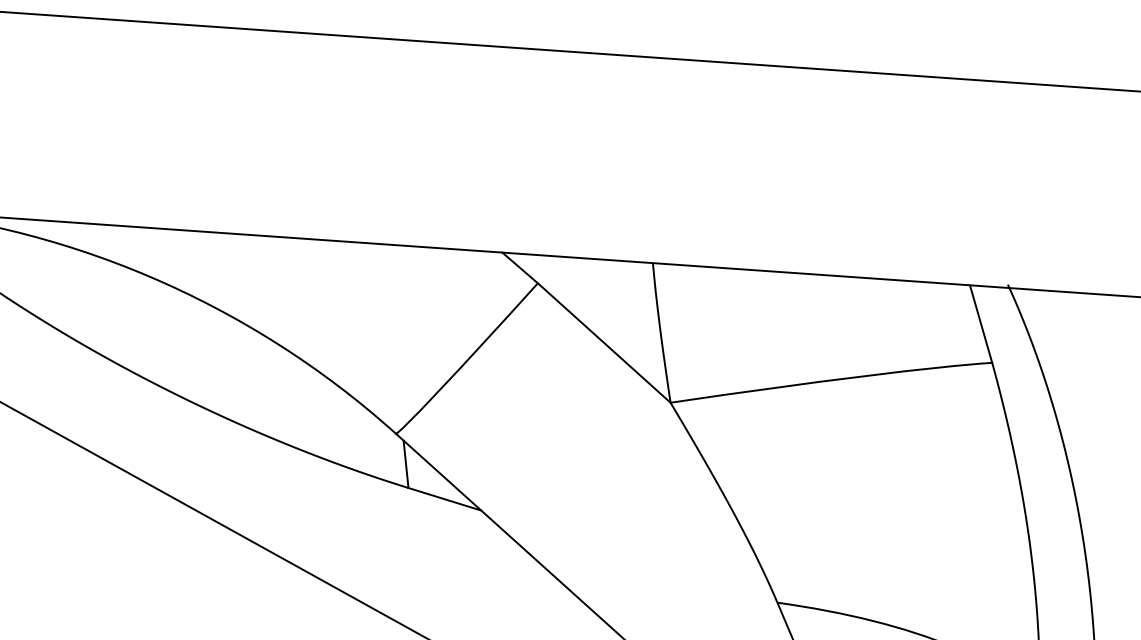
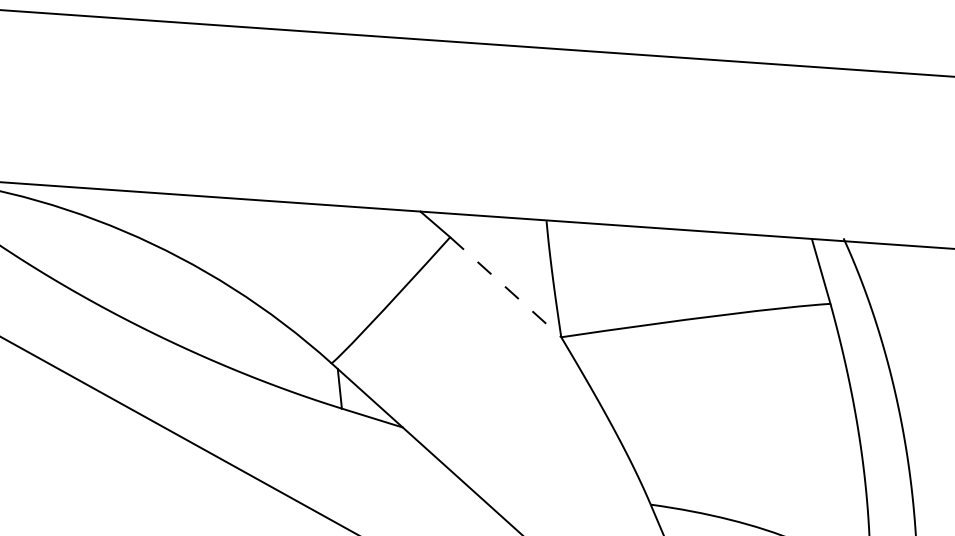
line: (603, 343) -> (505, 287), solid -> dashed

